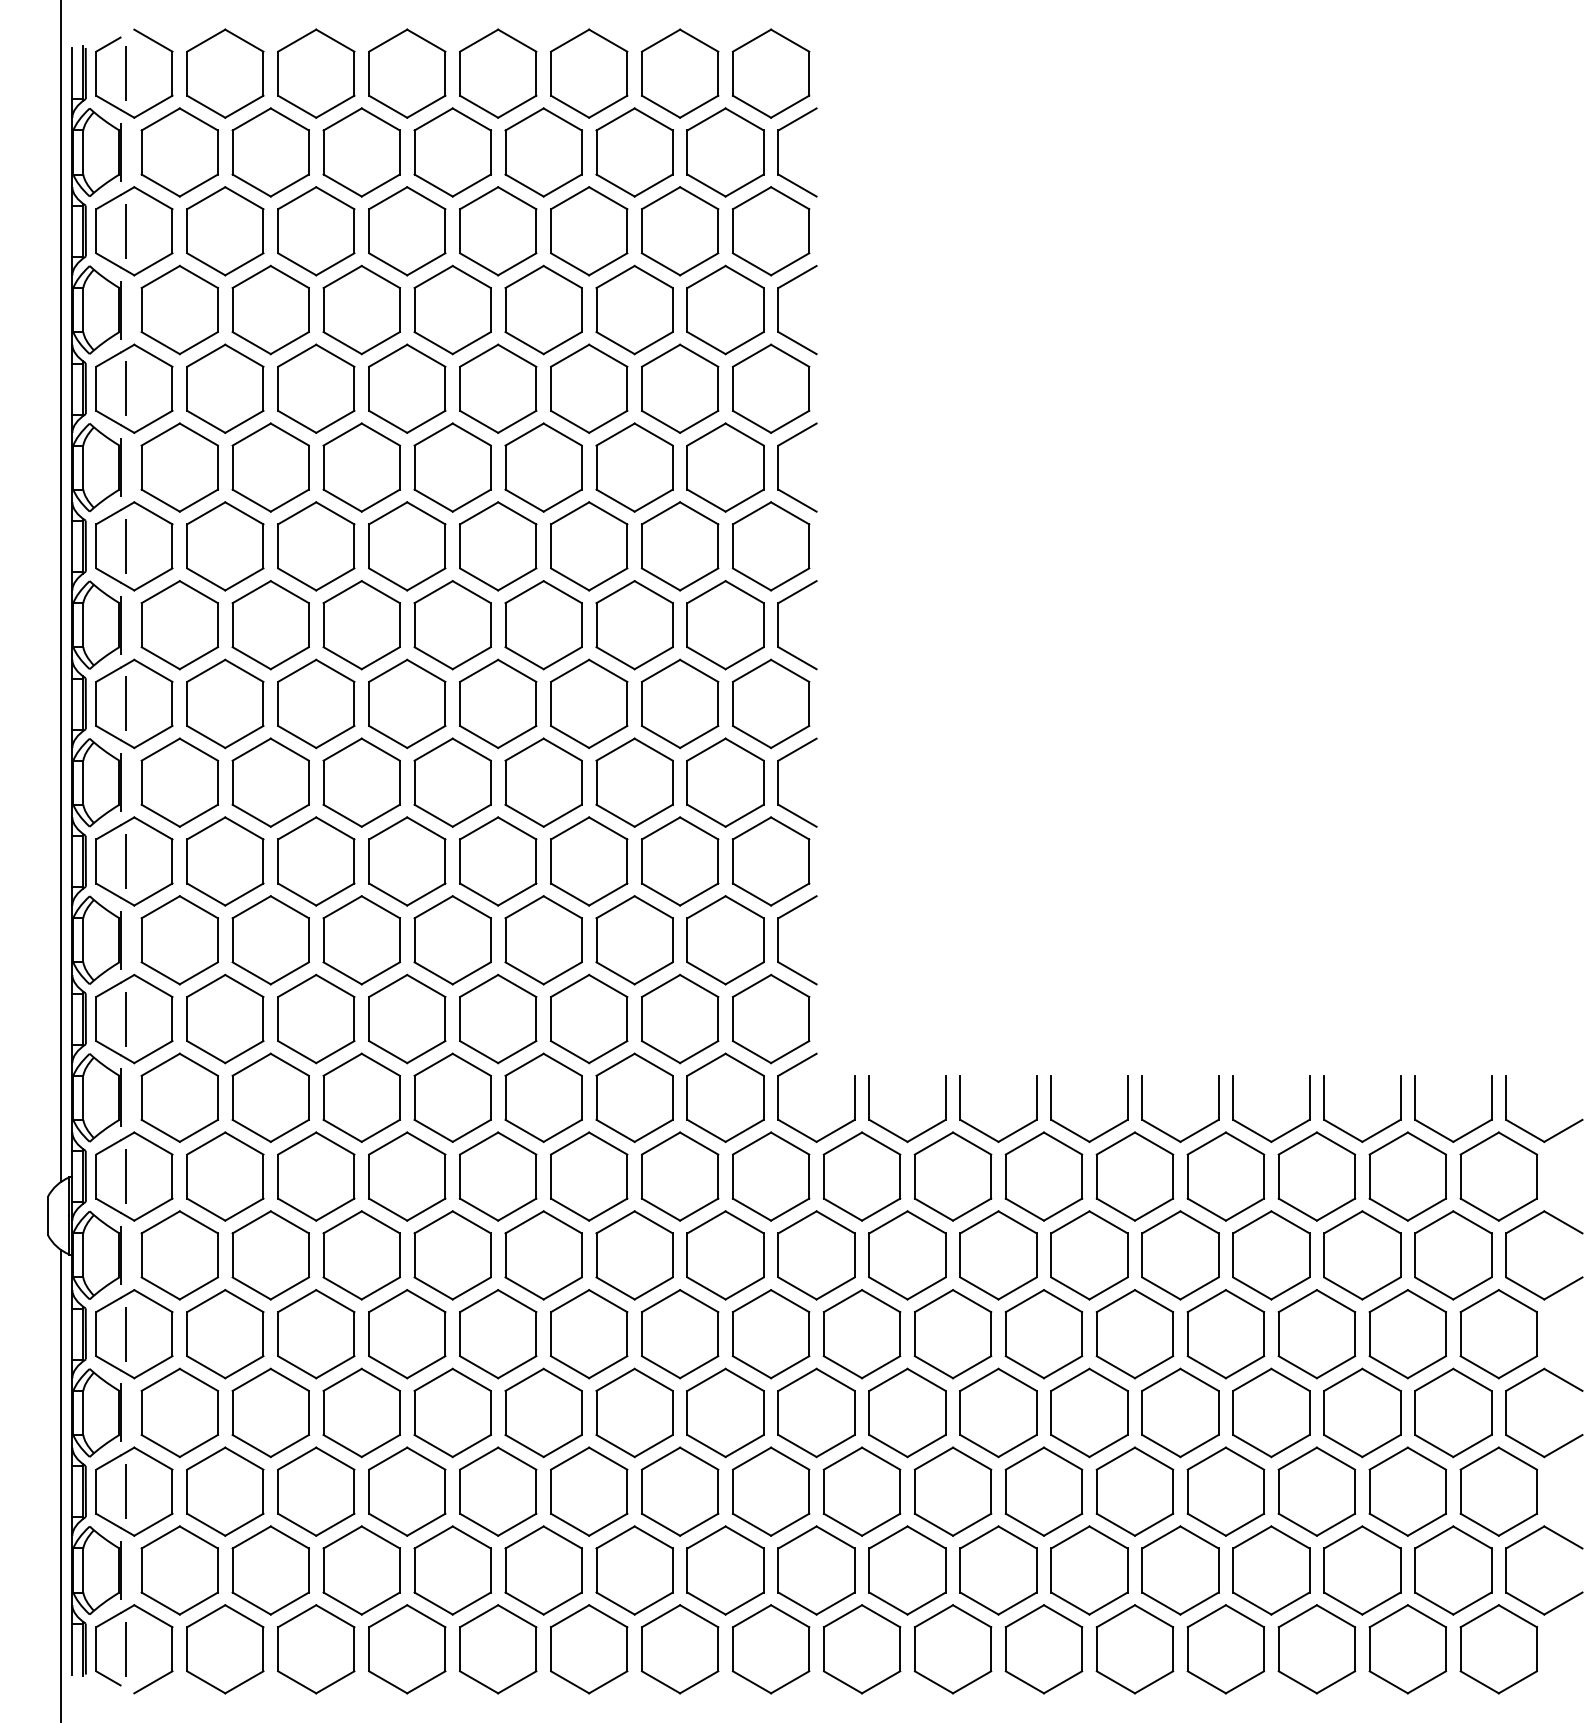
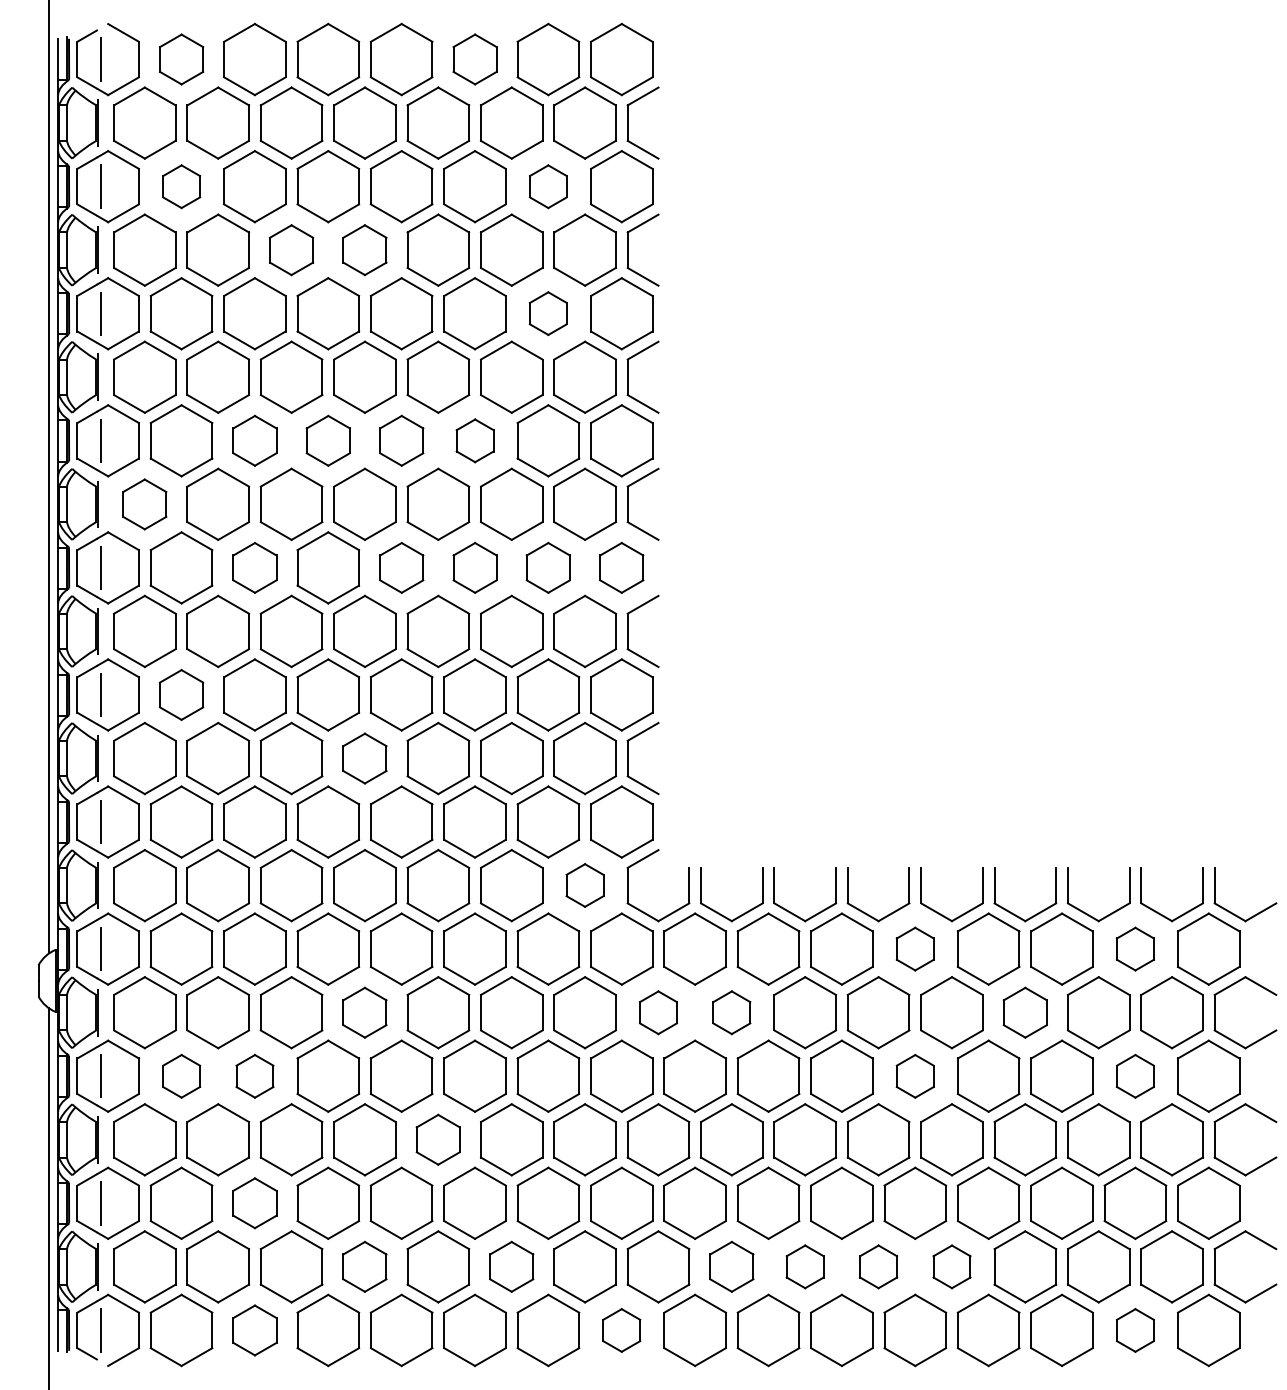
part: (225, 73) -> (181, 59), size x0.7
part: (589, 73) -> (475, 59), size x0.7
part: (225, 231) -> (181, 186), size x0.6
part: (679, 231) -> (547, 186), size x0.6
part: (361, 309) -> (291, 249), size x0.7
part: (452, 309) -> (364, 249), size x0.7
part: (679, 388) -> (547, 313), size x0.6
part: (316, 546) -> (255, 440), size x0.7
part: (407, 546) -> (328, 440), size x0.7
part: (498, 546) -> (401, 440), size x0.7
part: (589, 546) -> (475, 440), size x0.6
part: (179, 625) -> (144, 504), size x0.7
part: (316, 703) -> (255, 567), size x0.7
part: (498, 703) -> (401, 567), size x0.7
part: (589, 703) -> (475, 567), size x0.7
part: (679, 703) -> (547, 567), size x0.7
part: (770, 703) -> (621, 567), size x0.7
part: (225, 861) -> (181, 695), size x0.7
part: (452, 940) -> (364, 758), size x0.7
part: (725, 1097) -> (585, 885), size x0.6
part: (1134, 1176) -> (914, 949), size x0.6
part: (1407, 1176) -> (1135, 949), size x0.6
part: (452, 1255) -> (364, 1012), size x0.7
part: (816, 1255) -> (658, 1012), size x0.6
part: (907, 1255) -> (731, 1012), size x0.6
part: (1271, 1255) -> (1025, 1012), size x0.7
part: (225, 1334) -> (181, 1076), size x0.6
part: (316, 1334) -> (255, 1076), size x0.6
part: (1134, 1334) -> (914, 1076), size x0.6
part: (1407, 1334) -> (1135, 1076), size x0.6
part: (543, 1412) -> (438, 1139), size x0.7
part: (316, 1491) -> (255, 1203), size x0.7
part: (452, 1570) -> (364, 1266), size x0.7
part: (634, 1570) -> (511, 1266), size x0.7
part: (907, 1570) -> (731, 1266), size x0.7
part: (998, 1570) -> (805, 1266), size x0.6
part: (1089, 1570) -> (878, 1266), size x0.6
part: (1180, 1570) -> (952, 1266), size x0.6
part: (316, 1649) -> (255, 1330), size x0.7
part: (770, 1649) -> (621, 1330), size x0.6
part: (1407, 1649) -> (1135, 1330), size x0.6

